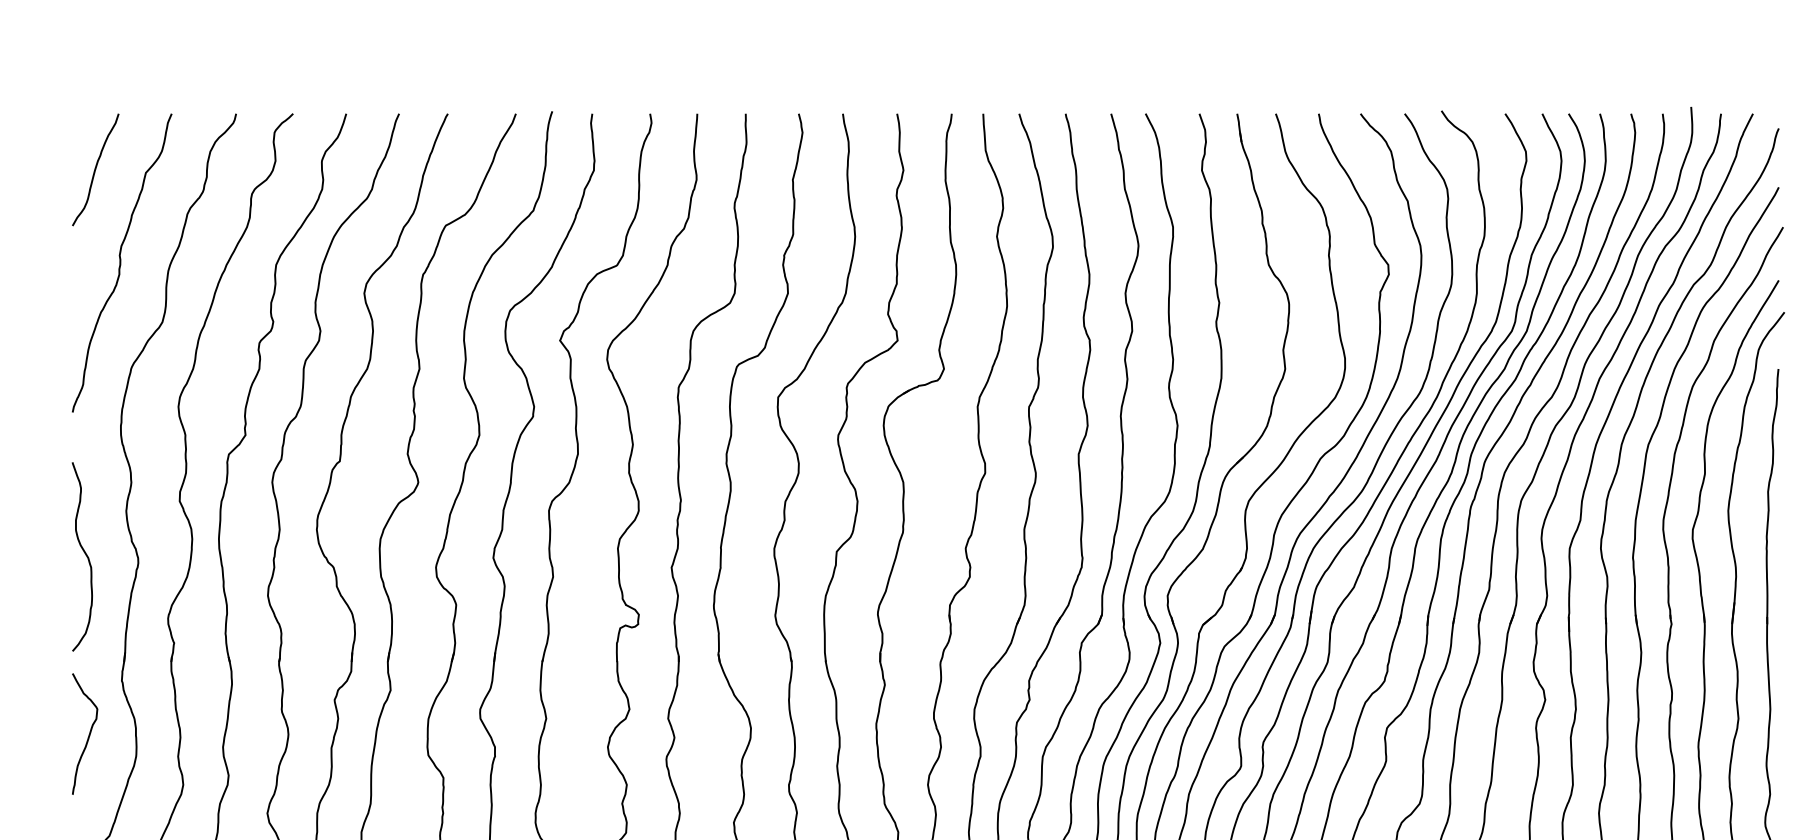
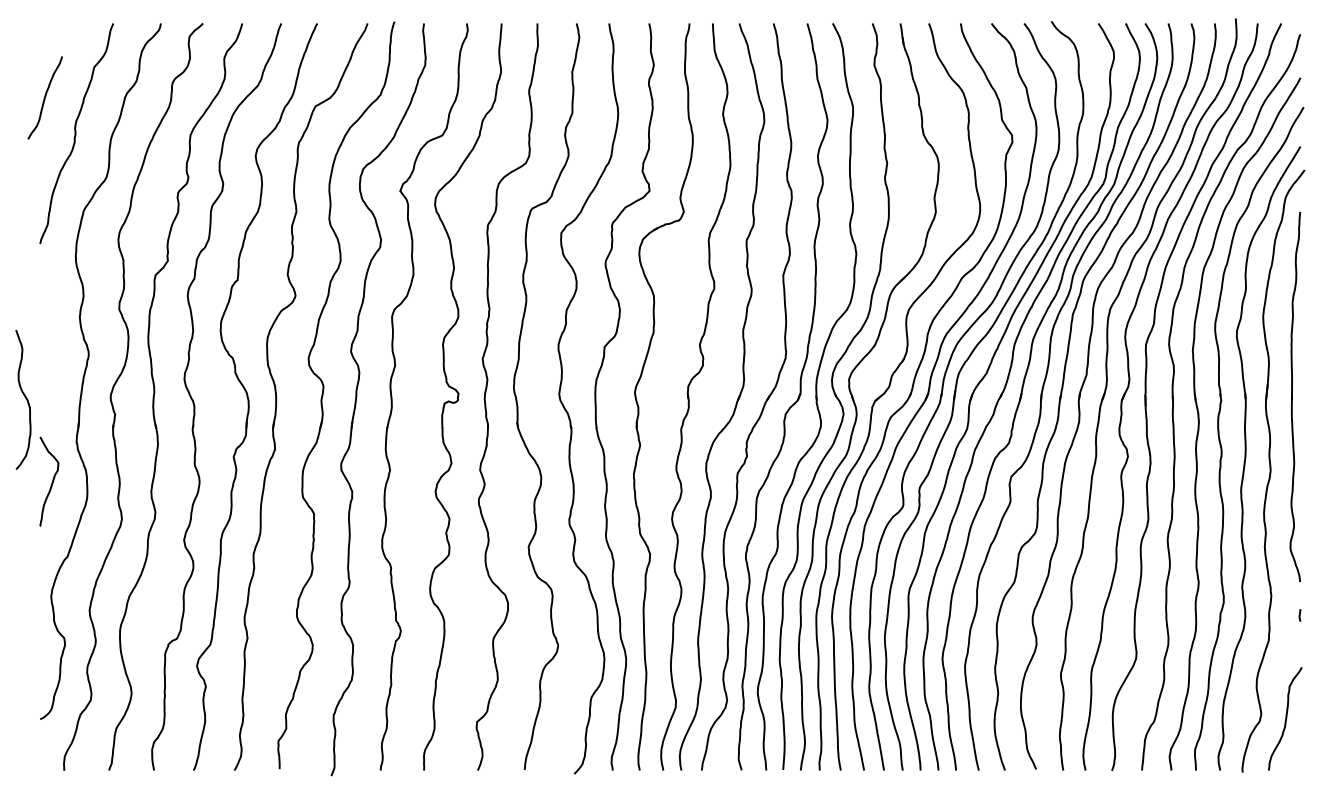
curve: (94, 169) -> (44, 97), moved
curve: (83, 553) -> (24, 397), moved

